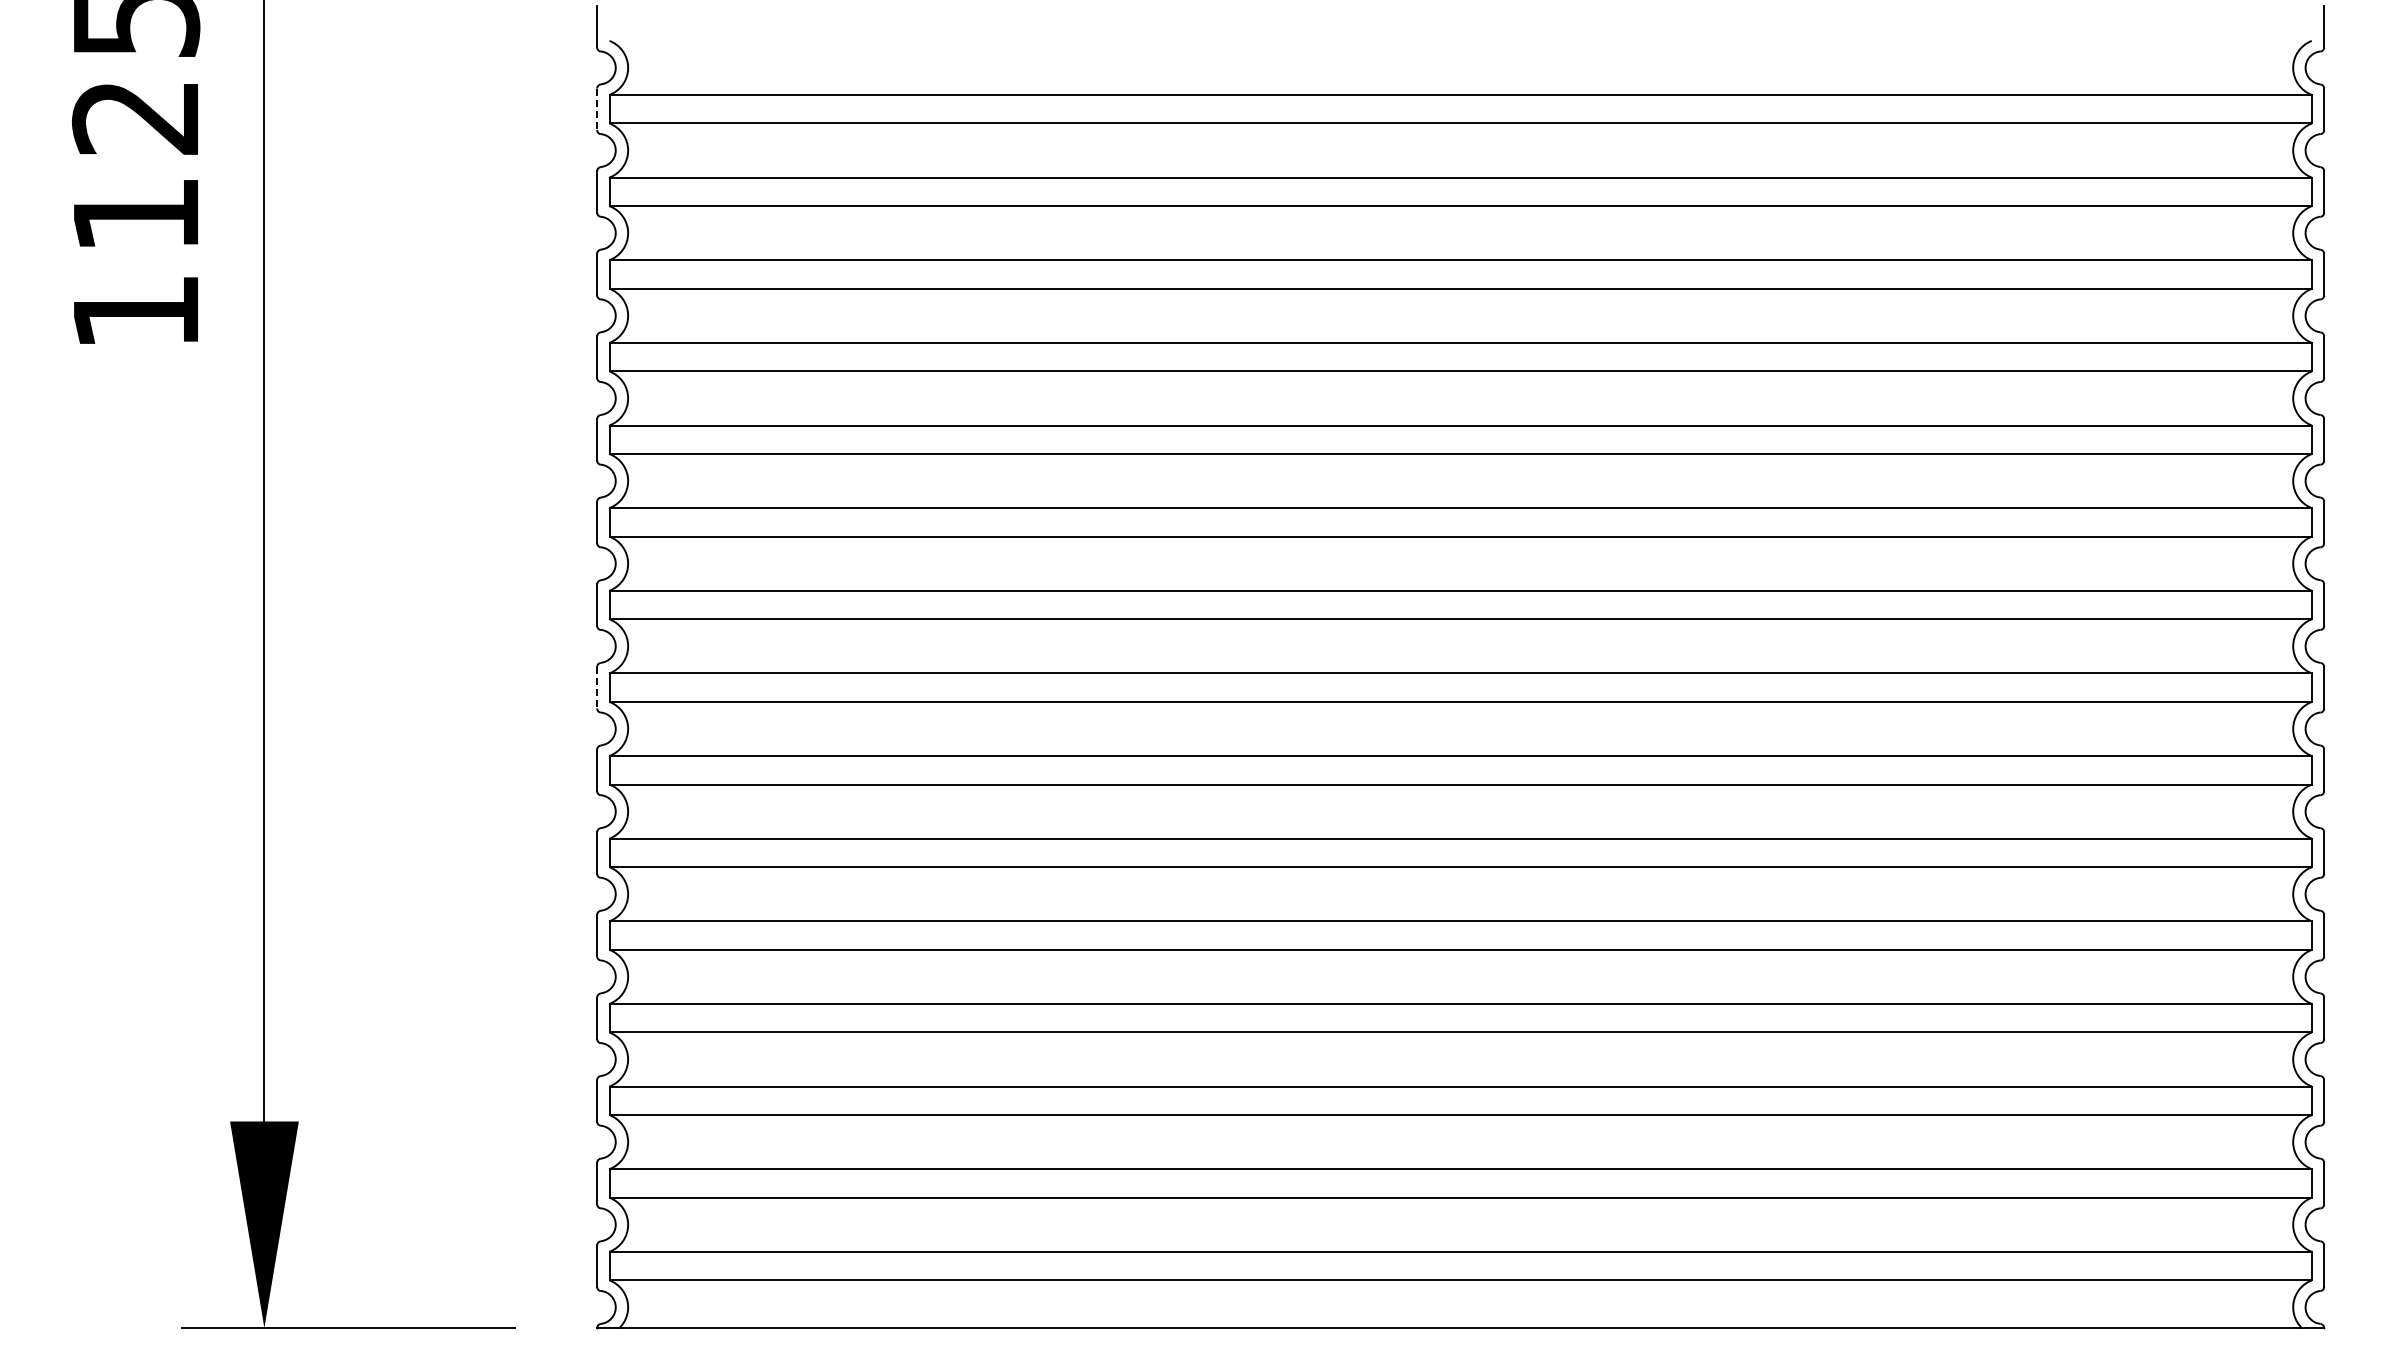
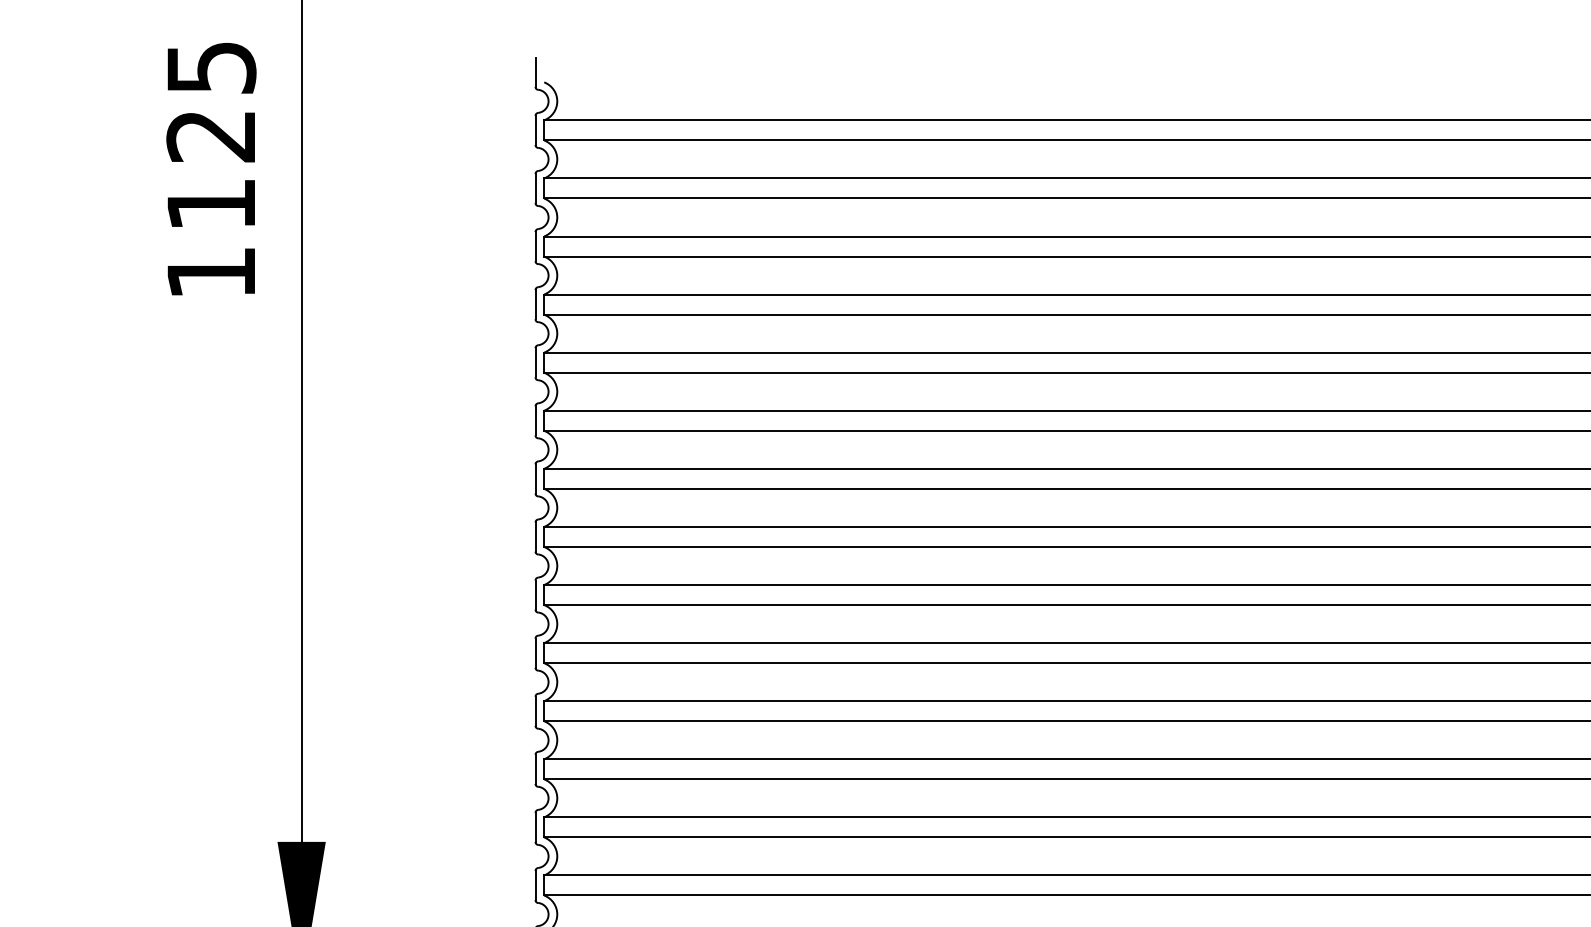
line: (597, 109) -> (535, 130), dashed -> solid
line: (597, 687) -> (535, 536), dashed -> solid

